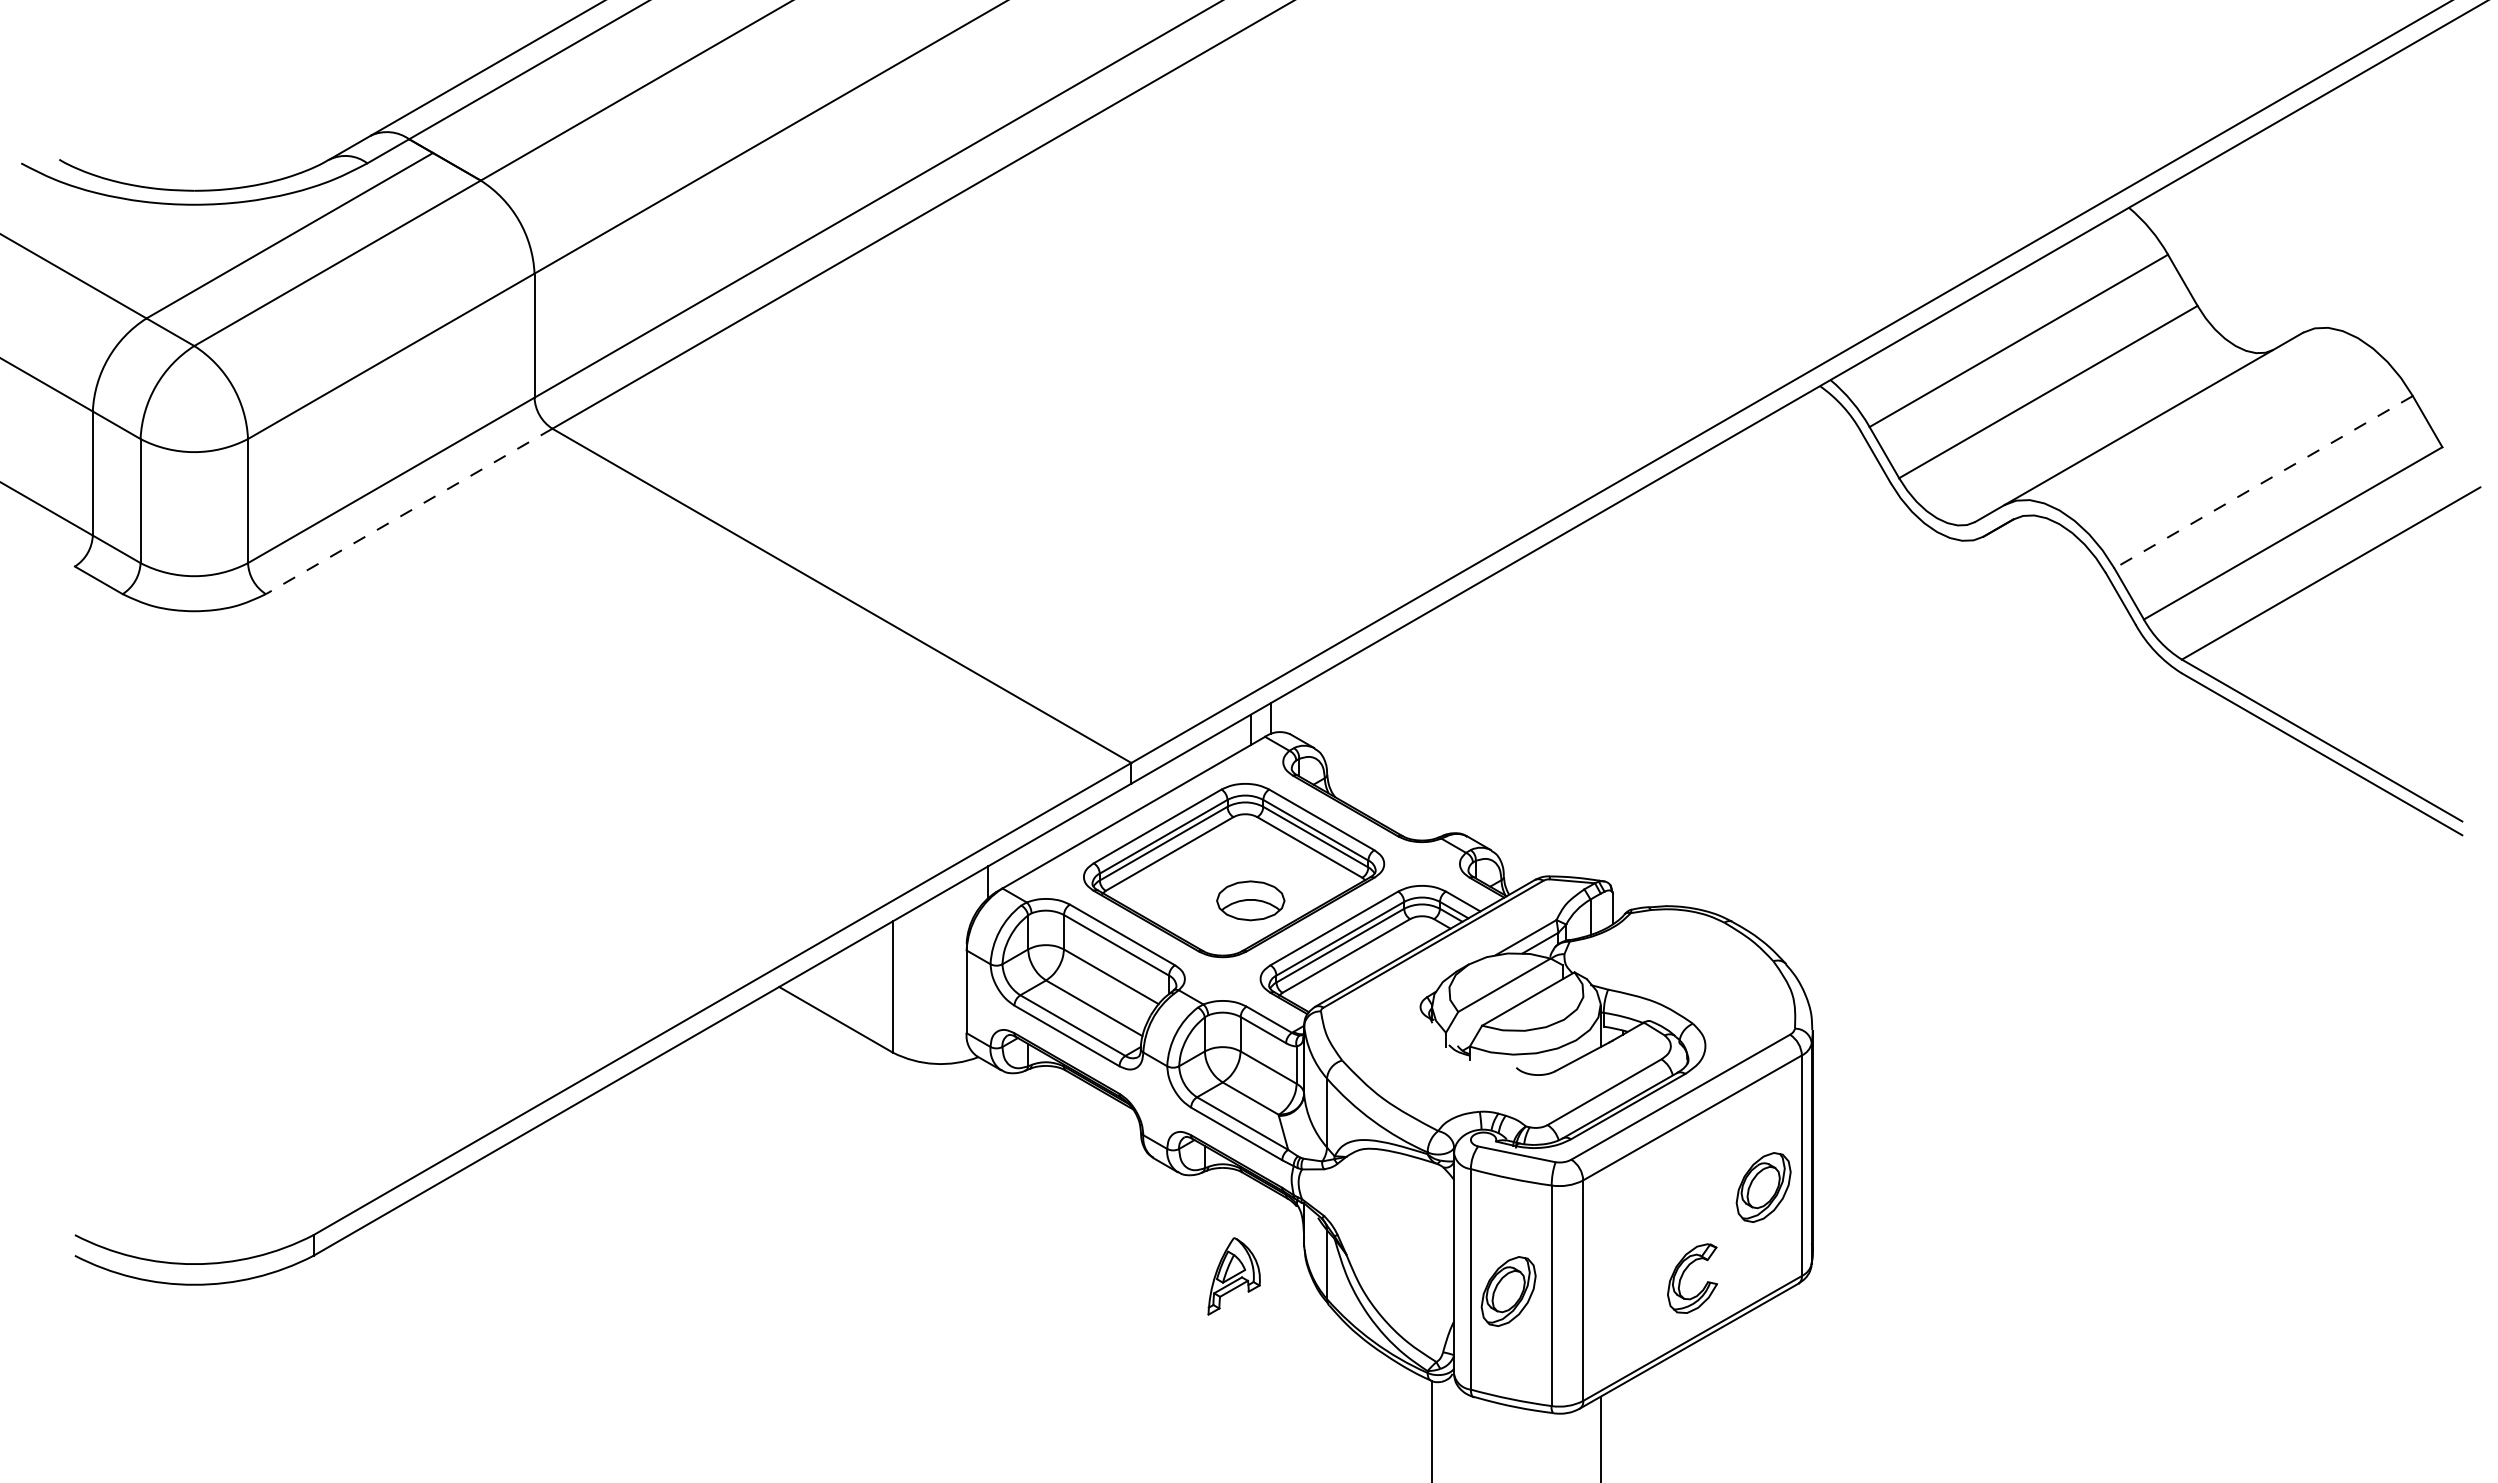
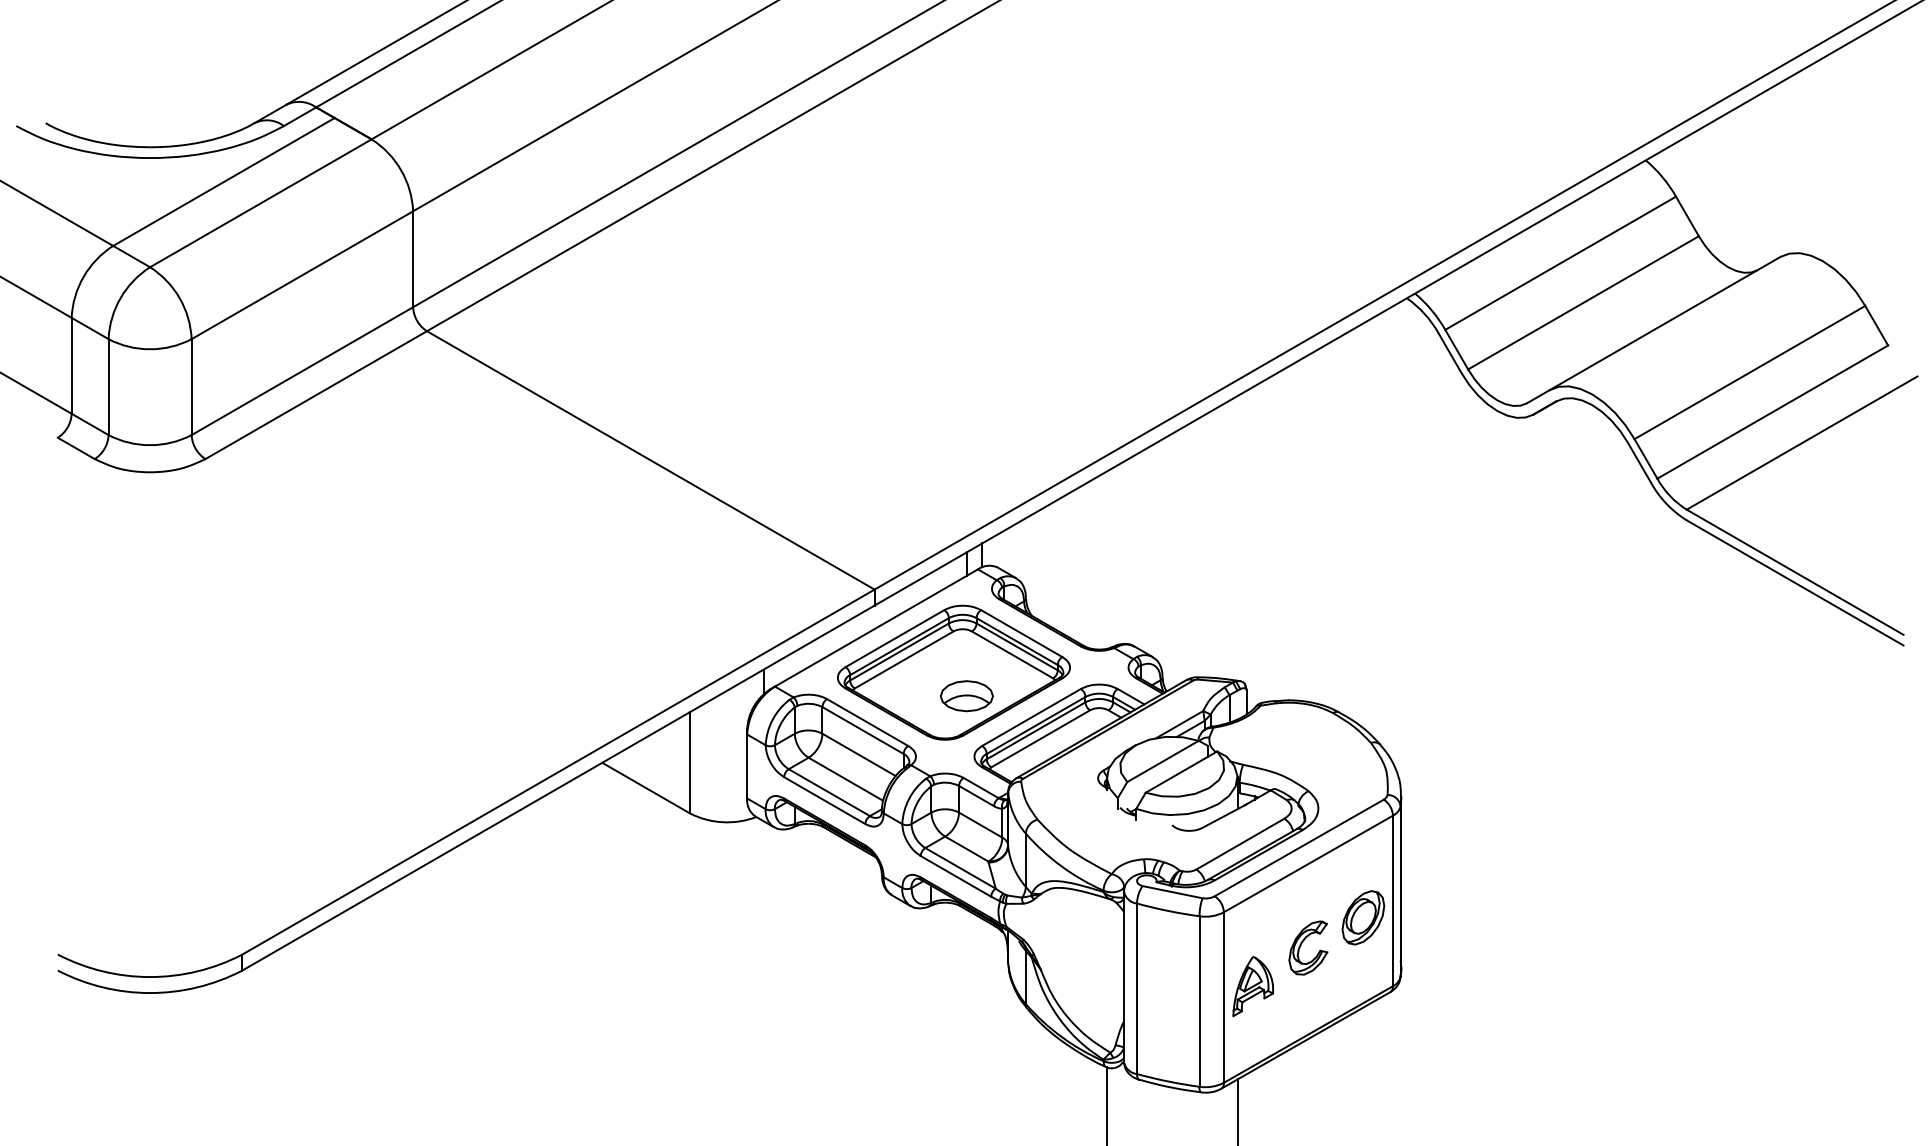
line: (2263, 482) -> (1749, 372), dashed -> solid
line: (408, 511) -> (315, 395), dashed -> solid
part: (1683, 1275) -> (1301, 945), moved
part: (1233, 1276) -> (1252, 986), moved
part: (1508, 1291) -> (1166, 998), removed

